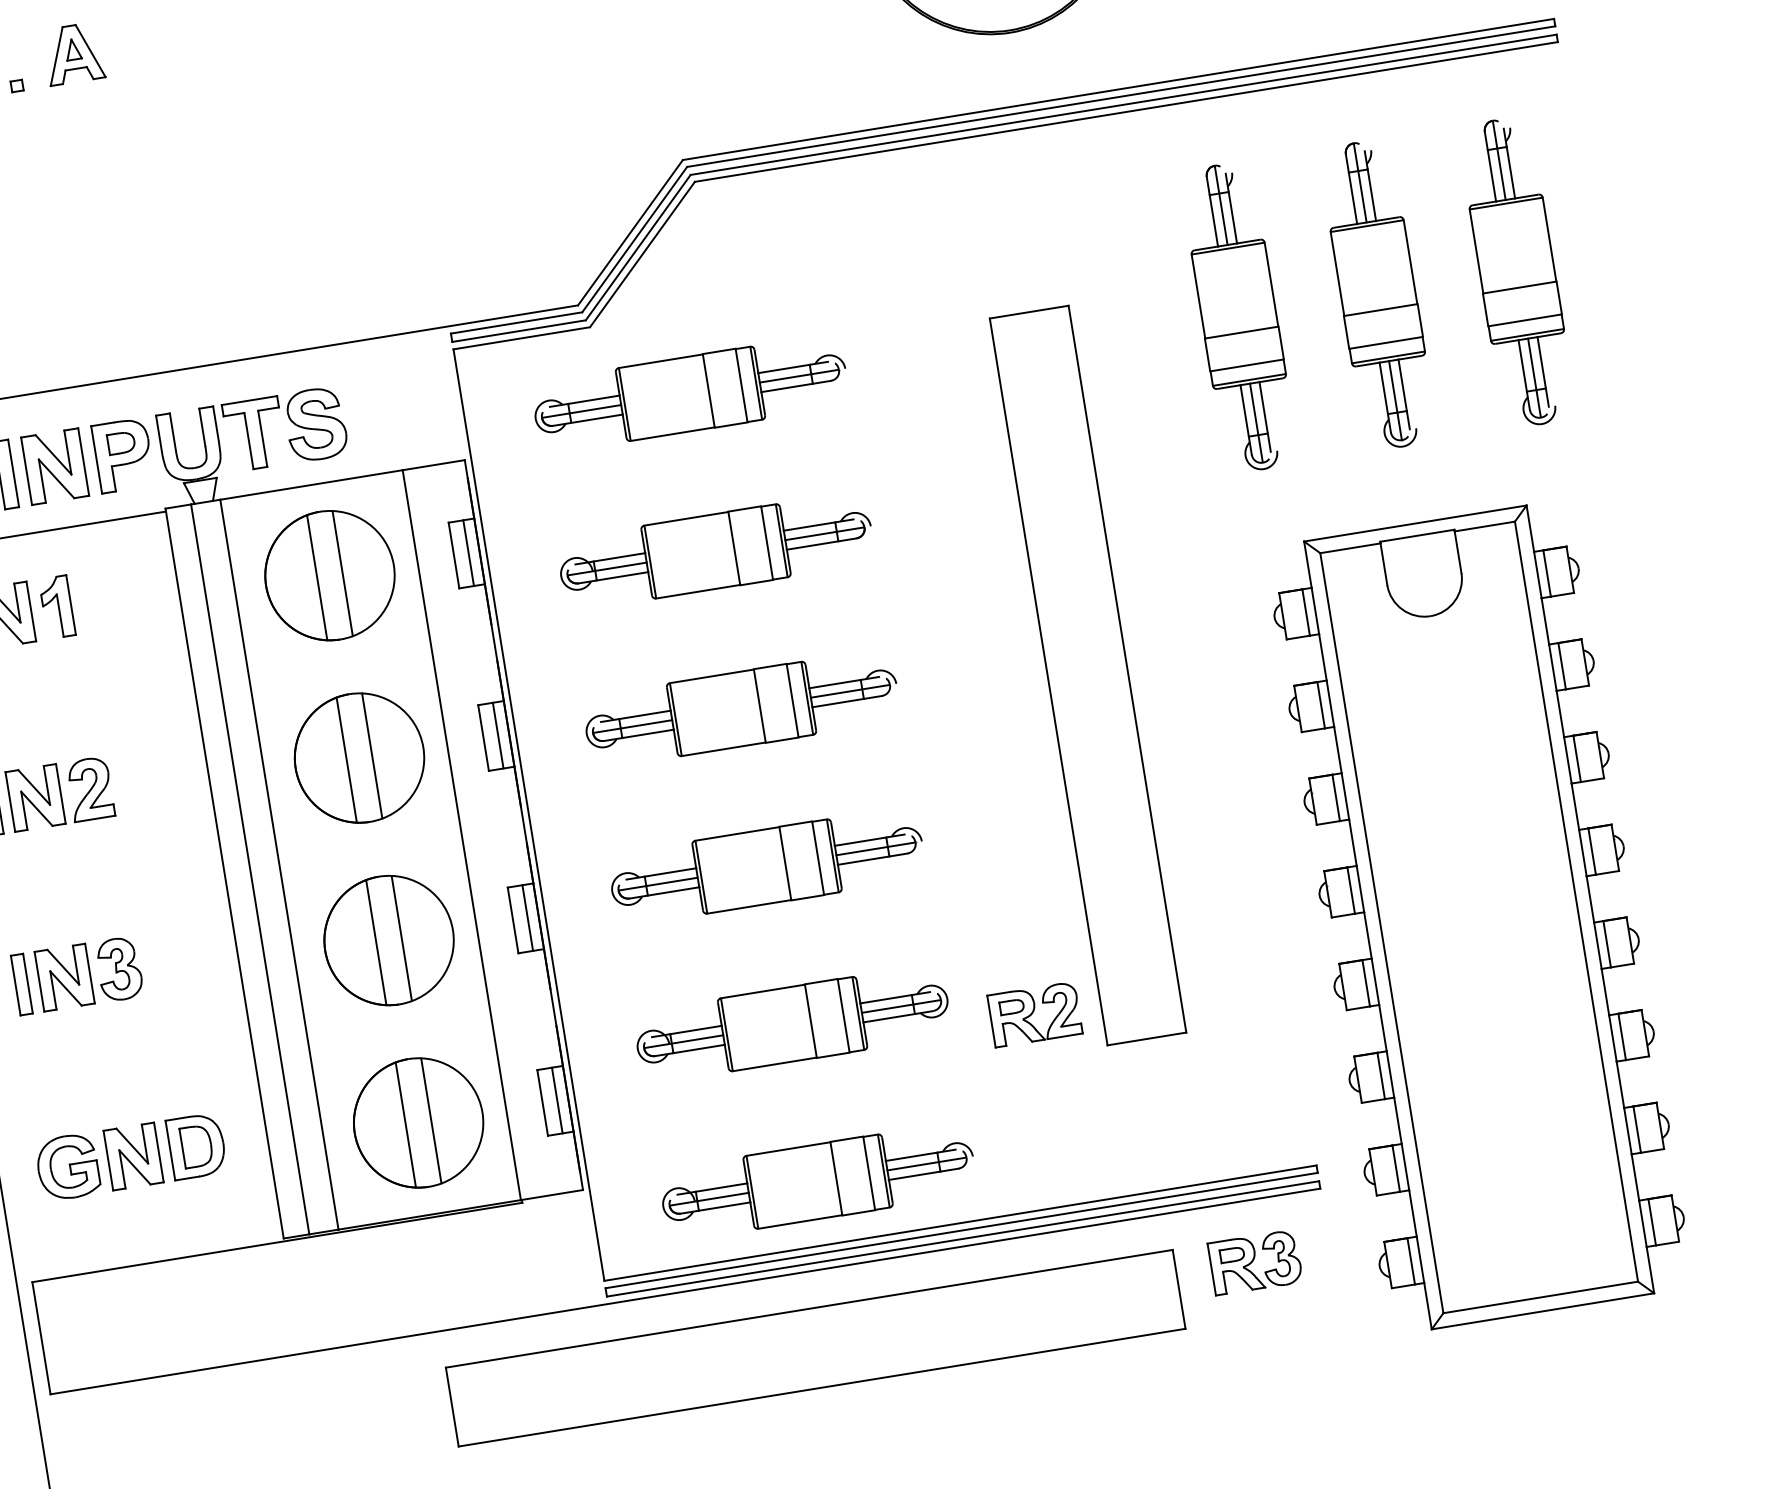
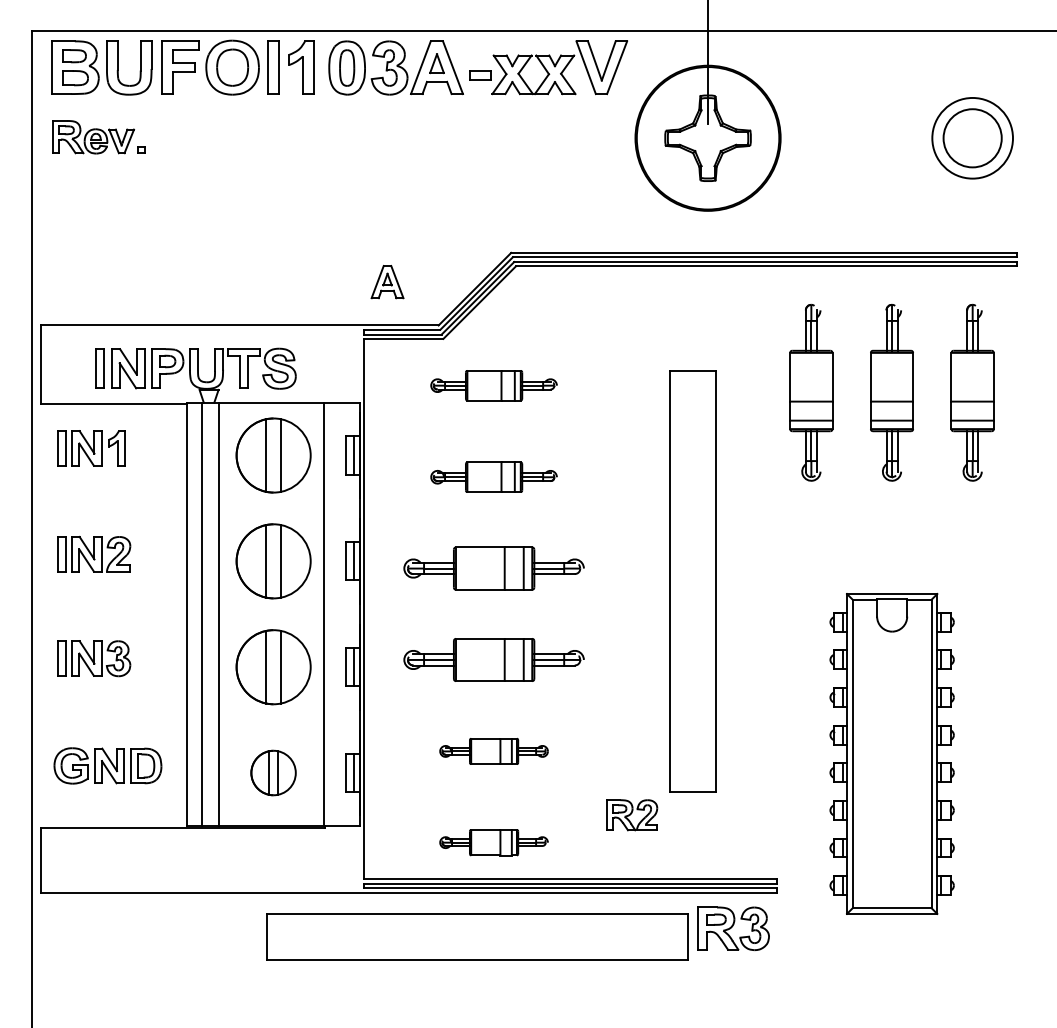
part: (73, 54) -> (387, 282), moved
part: (689, 393) -> (493, 385), size x0.7
part: (715, 552) -> (493, 477), size x0.7
part: (1479, 916) -> (892, 753), size x0.7
part: (1035, 1014) -> (632, 815), moved
part: (791, 1024) -> (493, 751), size x0.6
part: (418, 1122) -> (273, 772), size x0.6
part: (816, 1181) -> (493, 842), size x0.6
part: (1256, 1262) -> (734, 928), size x1.4

